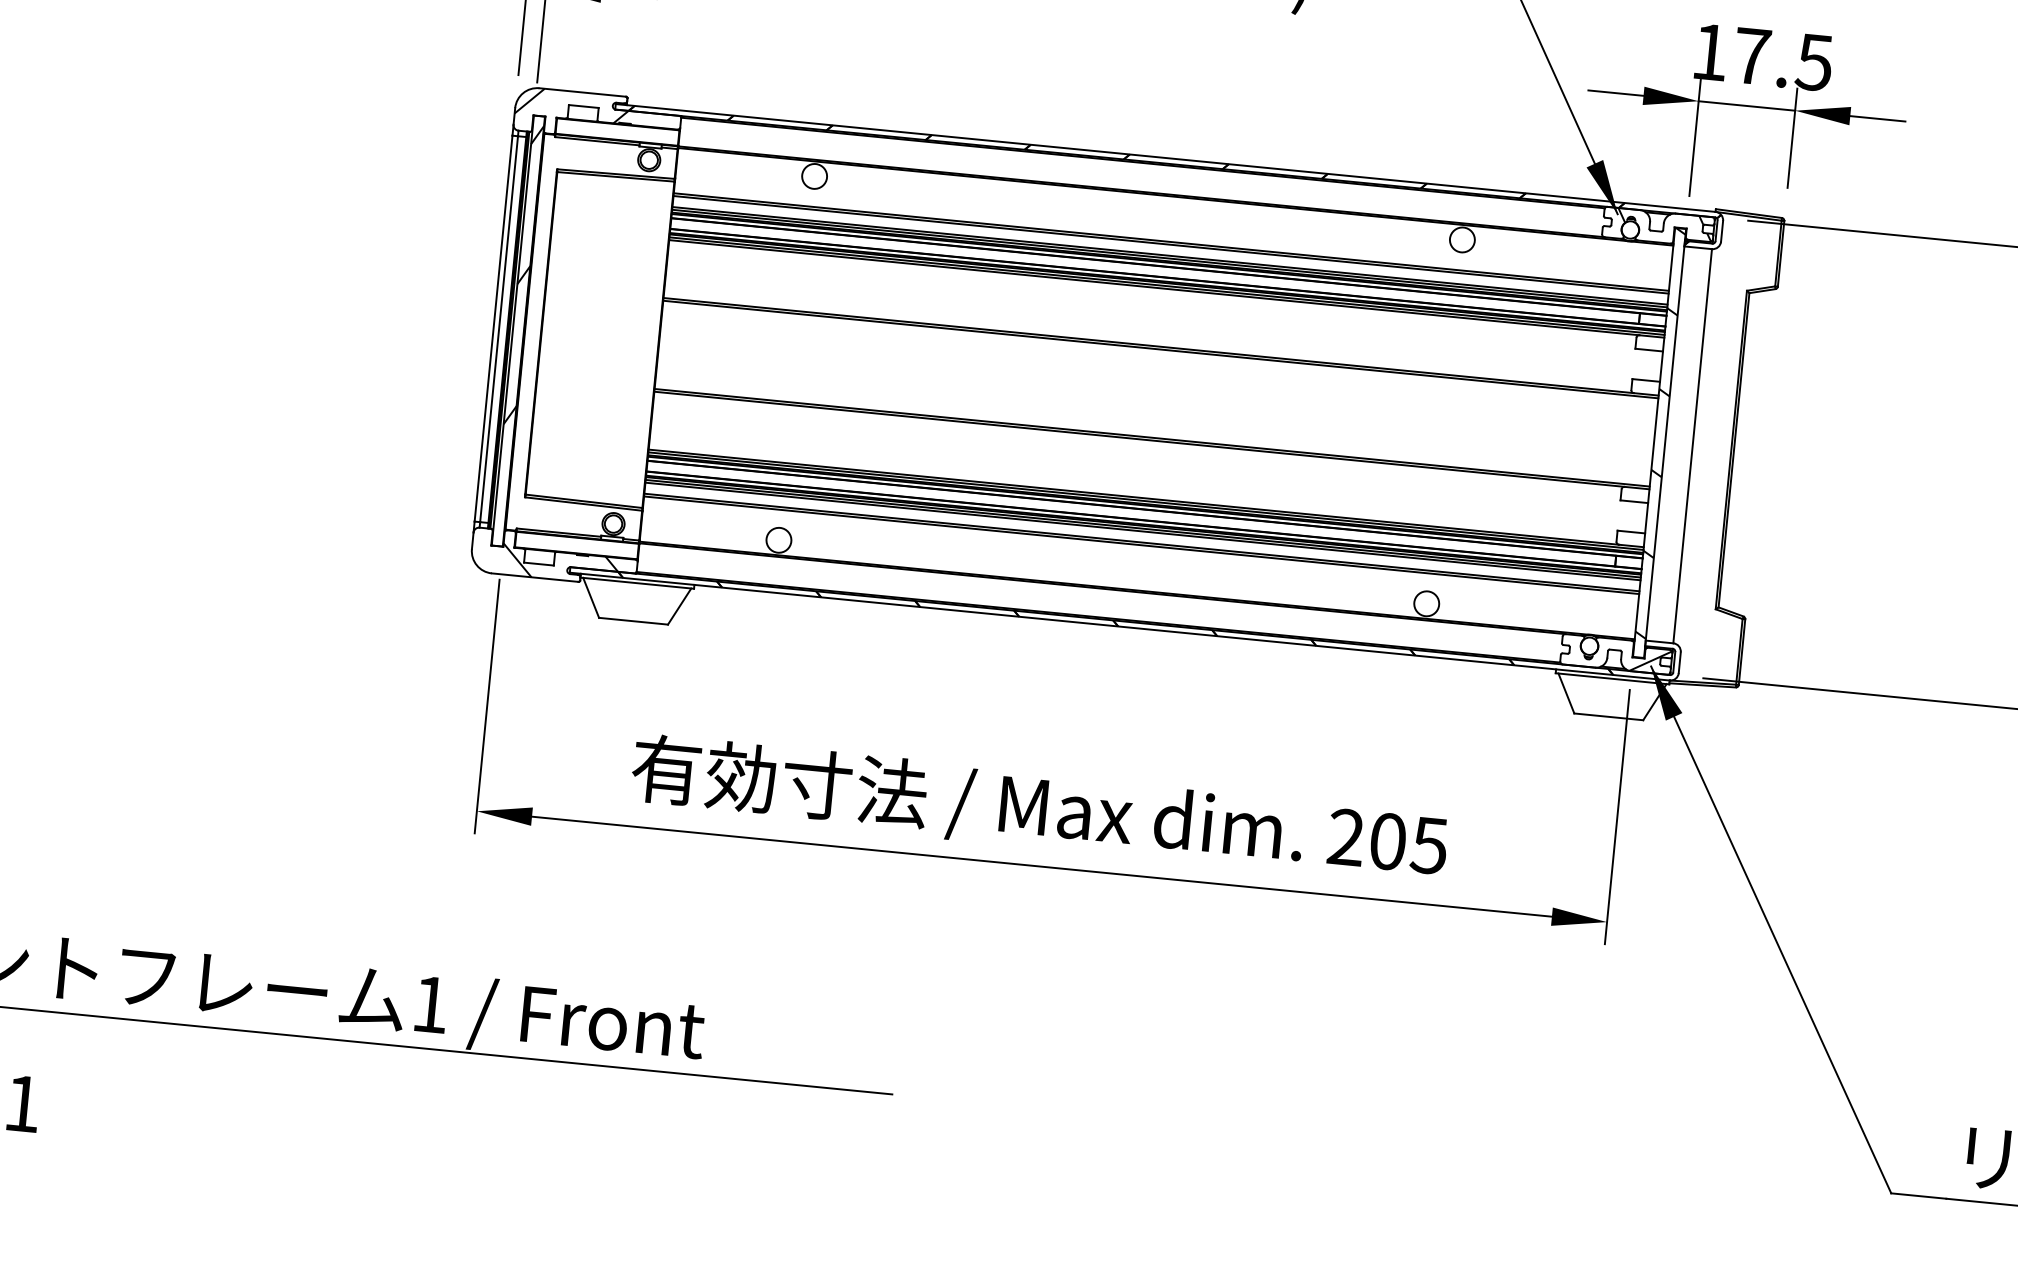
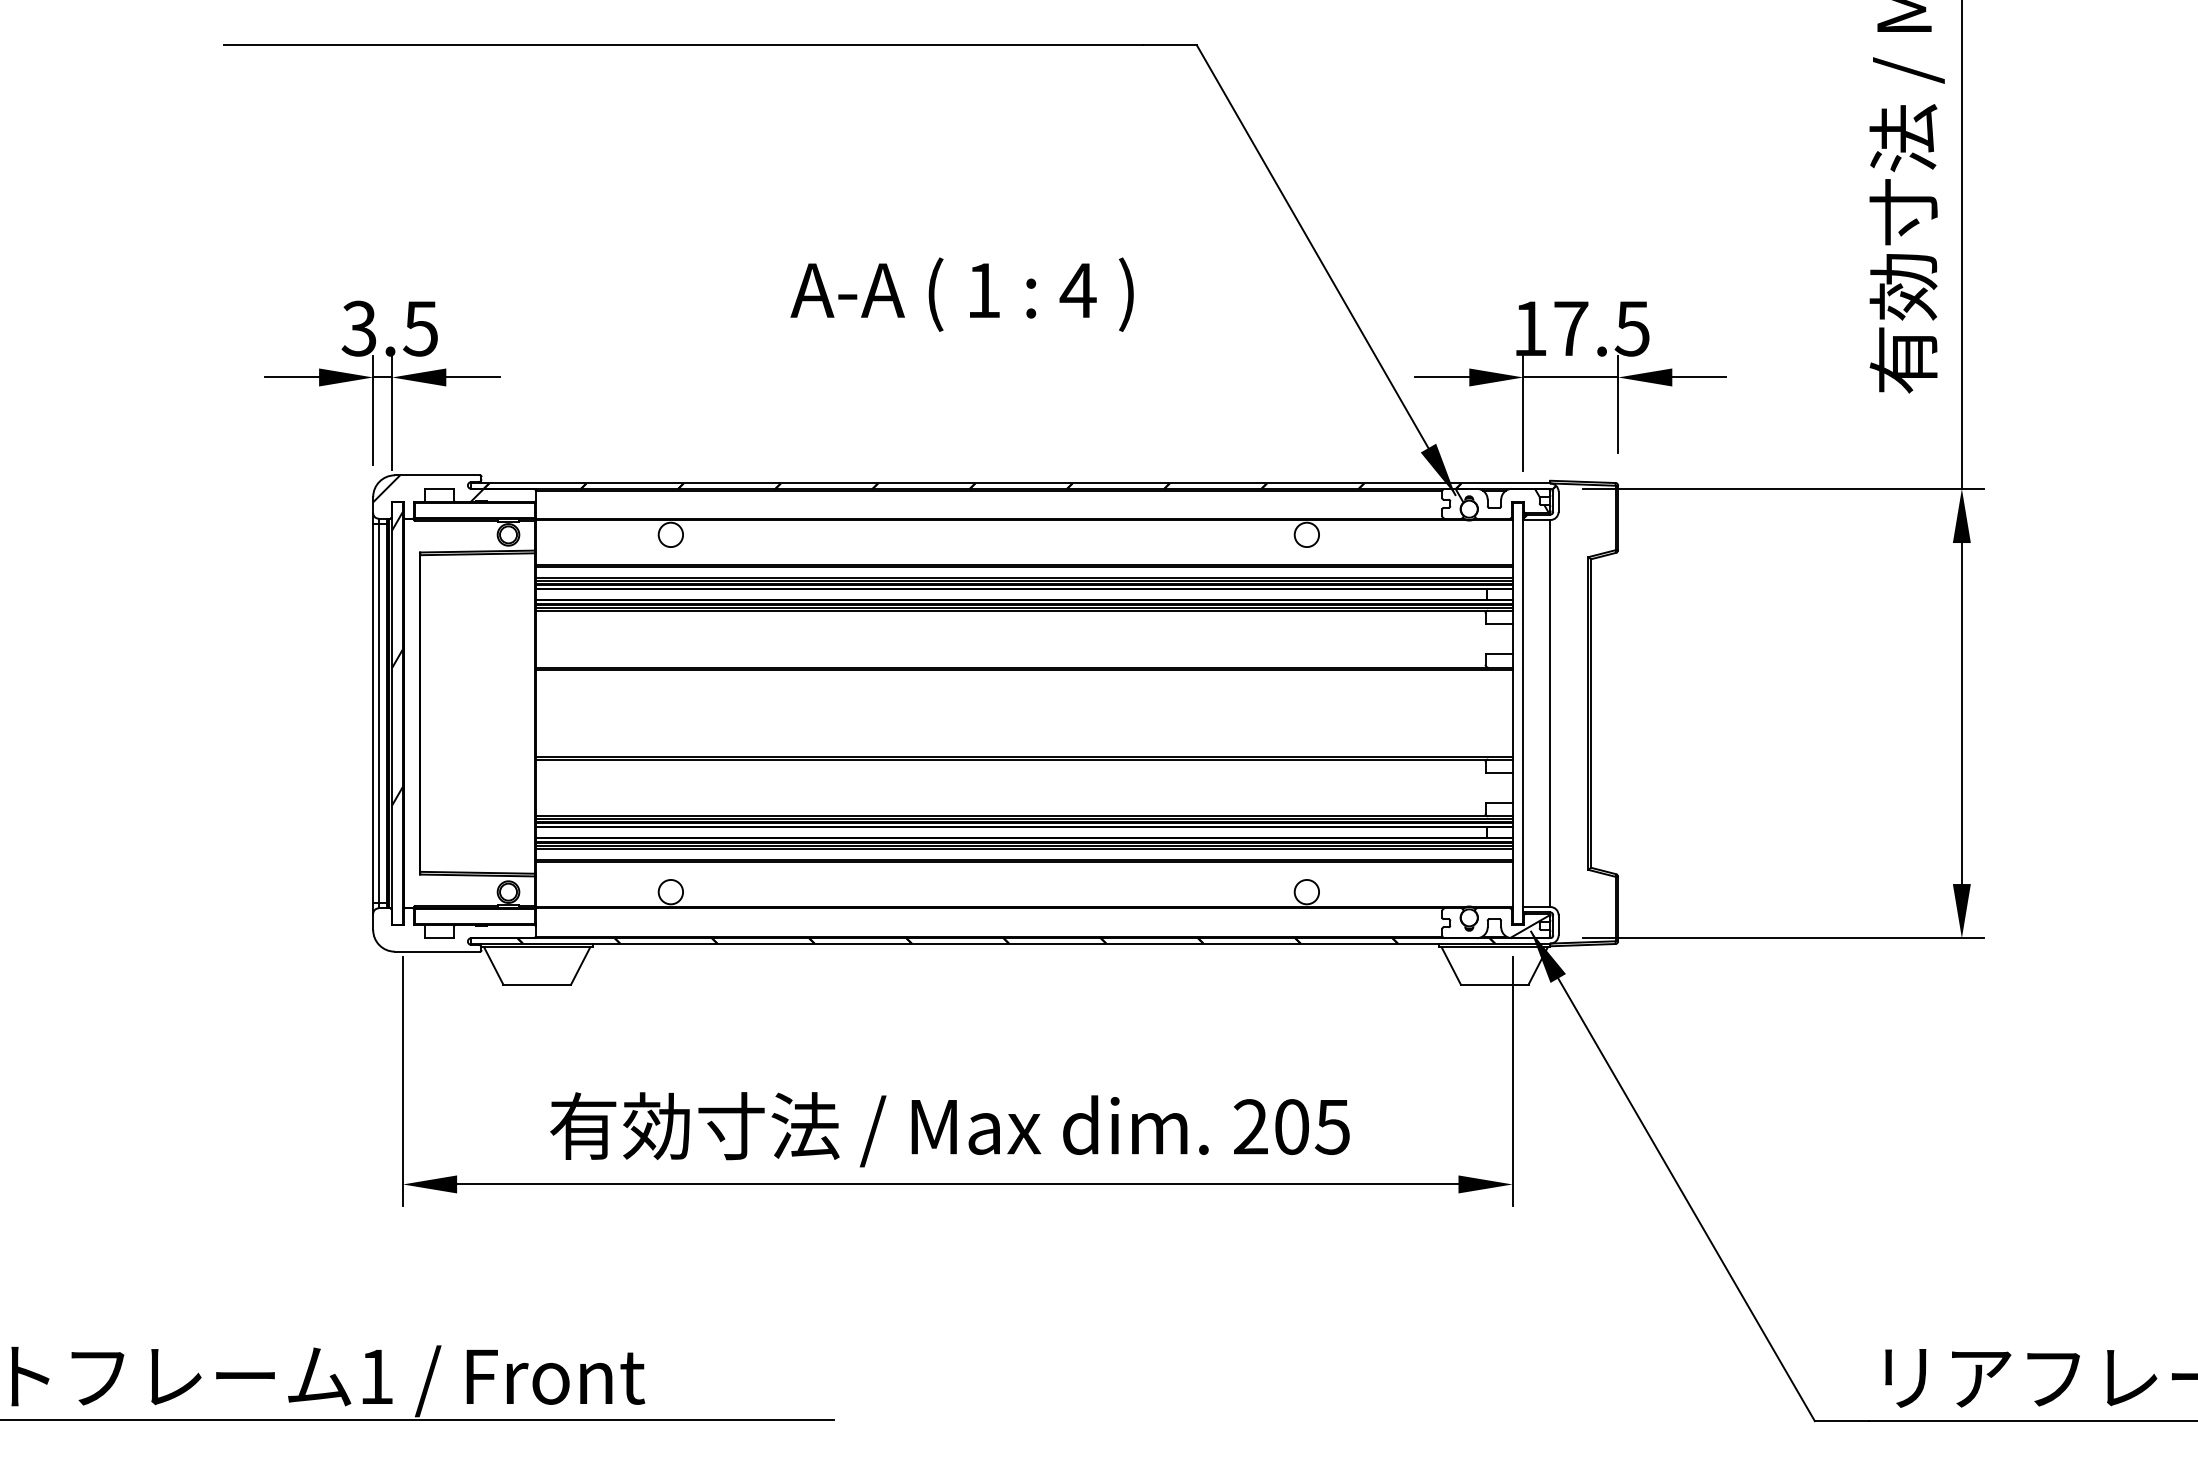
hatch: (1660, 432) -> (1517, 703), removed
hatch: (553, 556) -> (453, 929), removed

